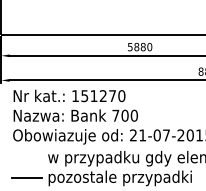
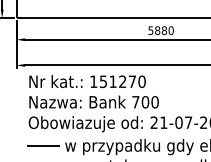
line: (27, 157) -> (43, 145), added

